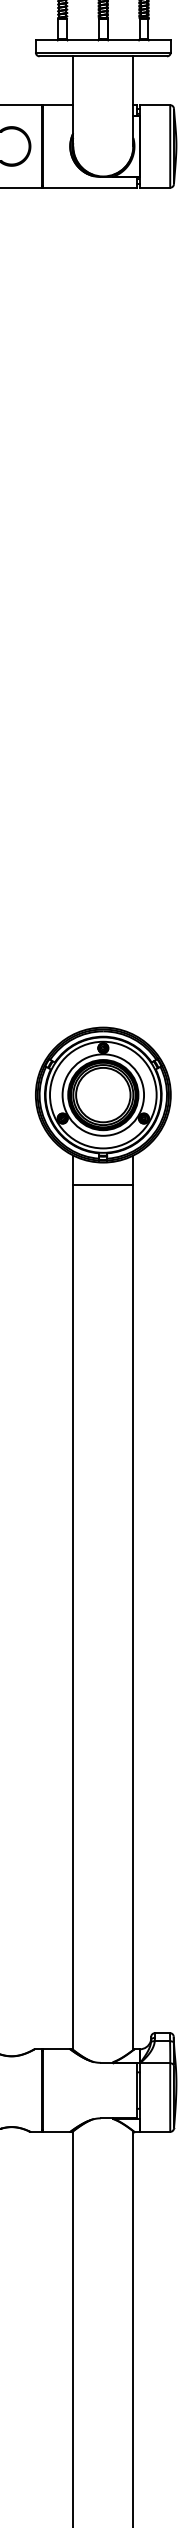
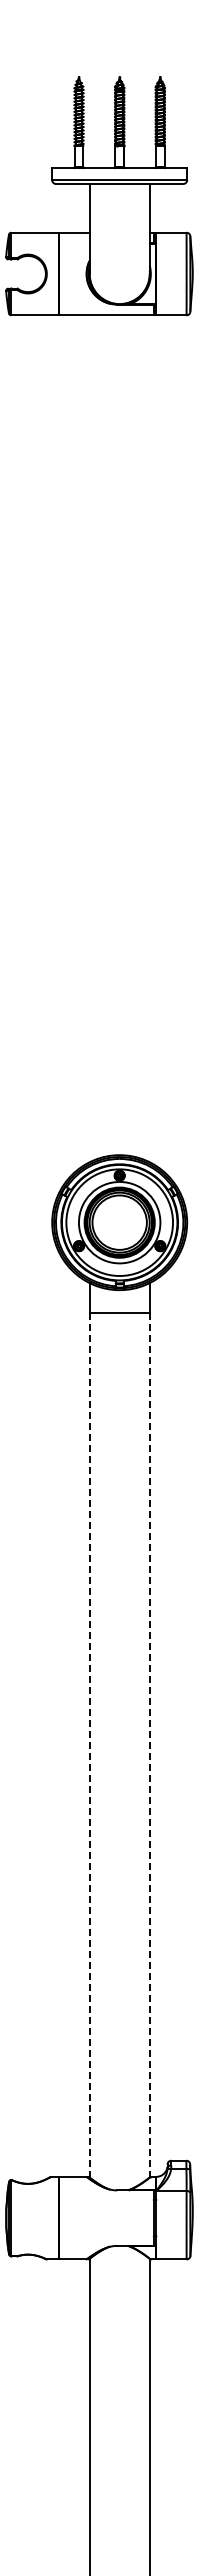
line: (133, 1616) -> (149, 1744), solid -> dashed
line: (73, 1617) -> (89, 1745), solid -> dashed

